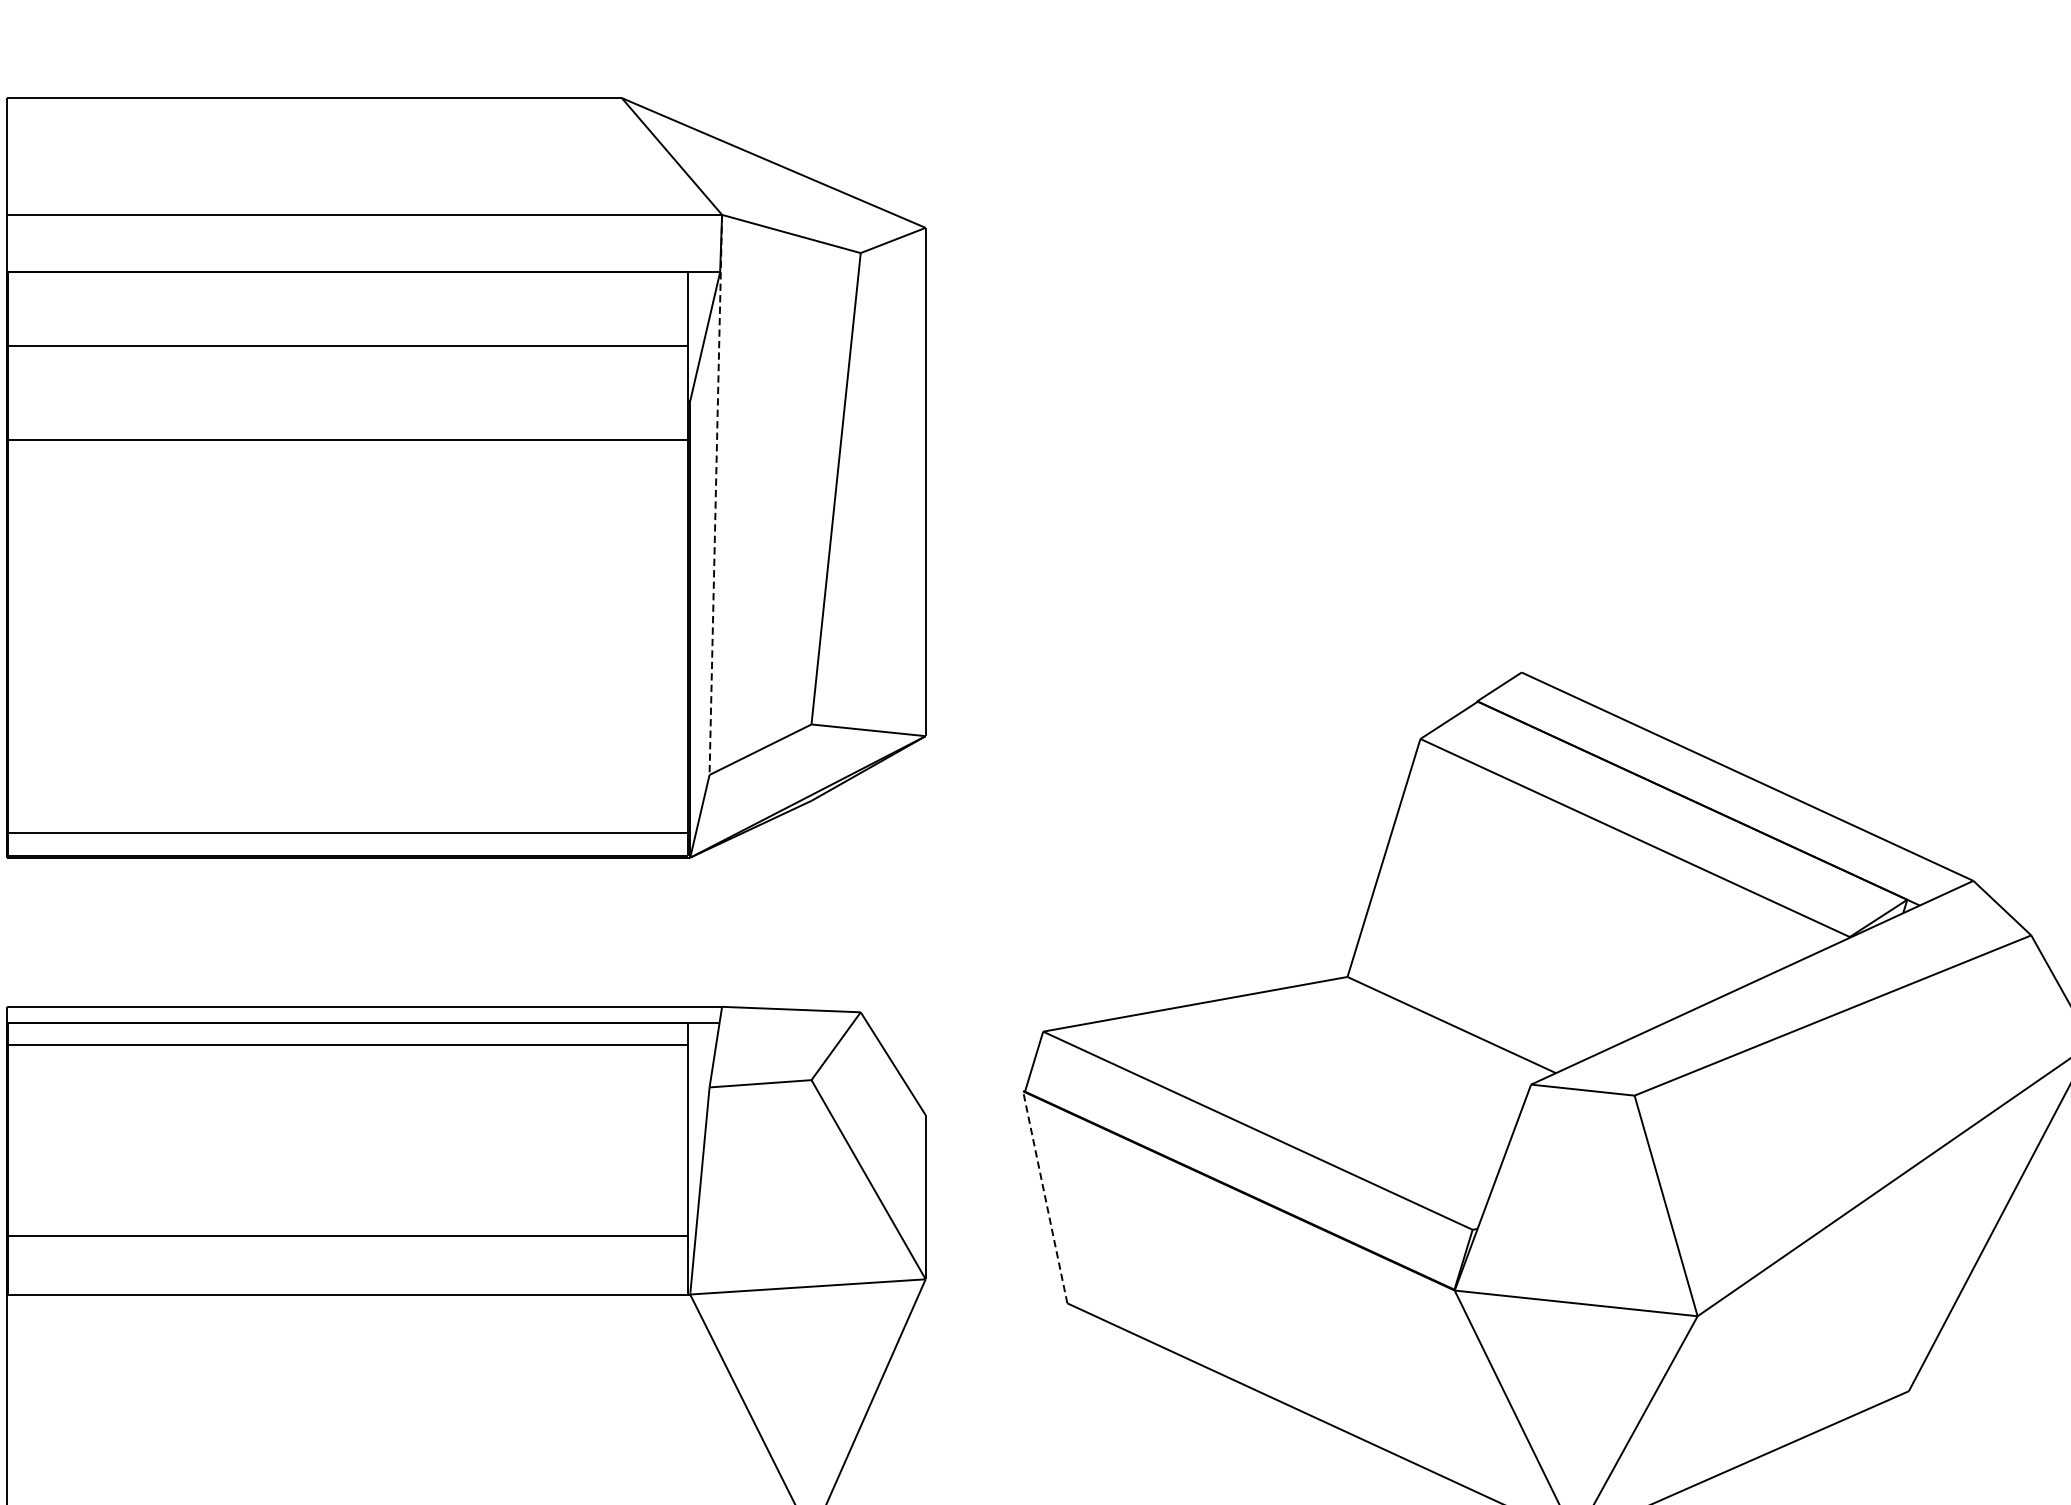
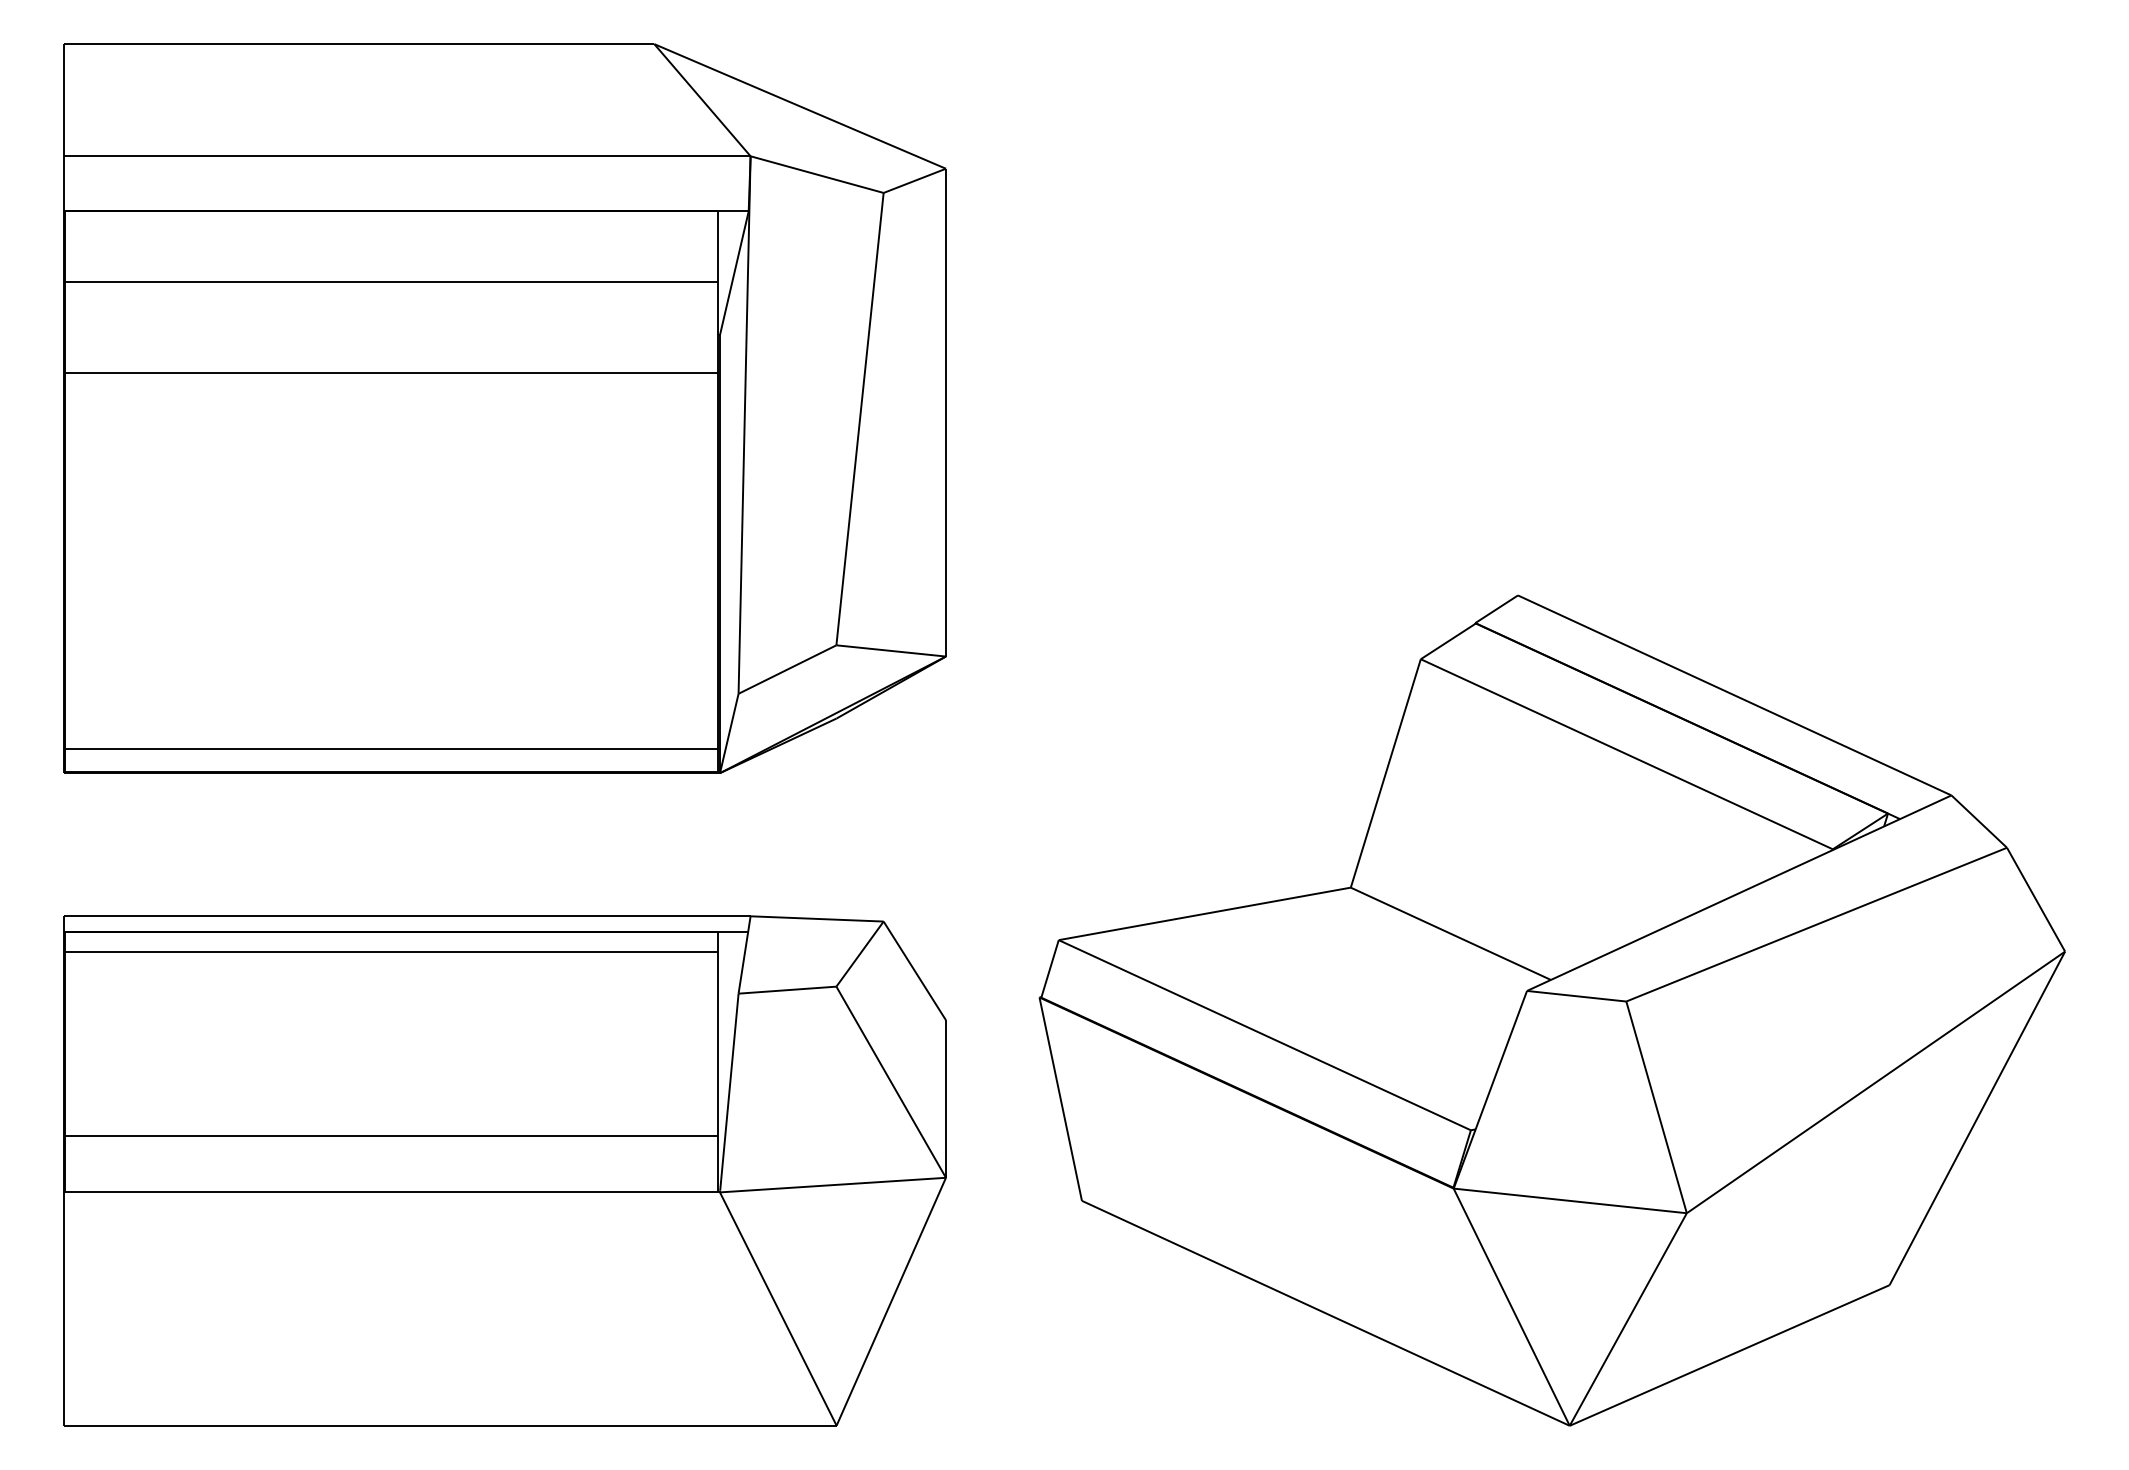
line: (715, 495) -> (744, 425), dashed -> solid
line: (1045, 1197) -> (1060, 1099), dashed -> solid

